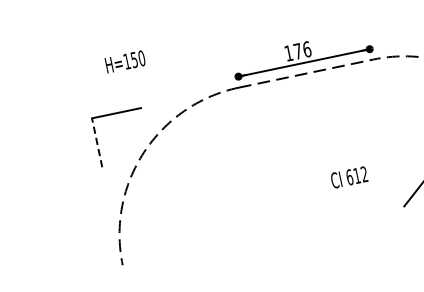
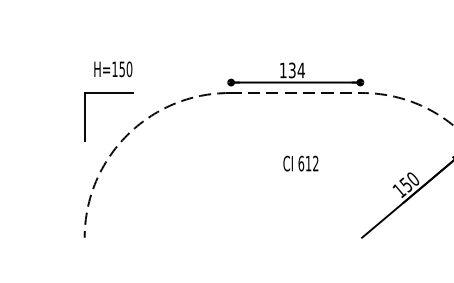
text: (302, 50) -> (296, 70), 176 -> 134
text: (125, 62) -> (113, 69), moved
line: (96, 142) -> (84, 116), dashed -> solid
text: (348, 177) -> (300, 163), moved

